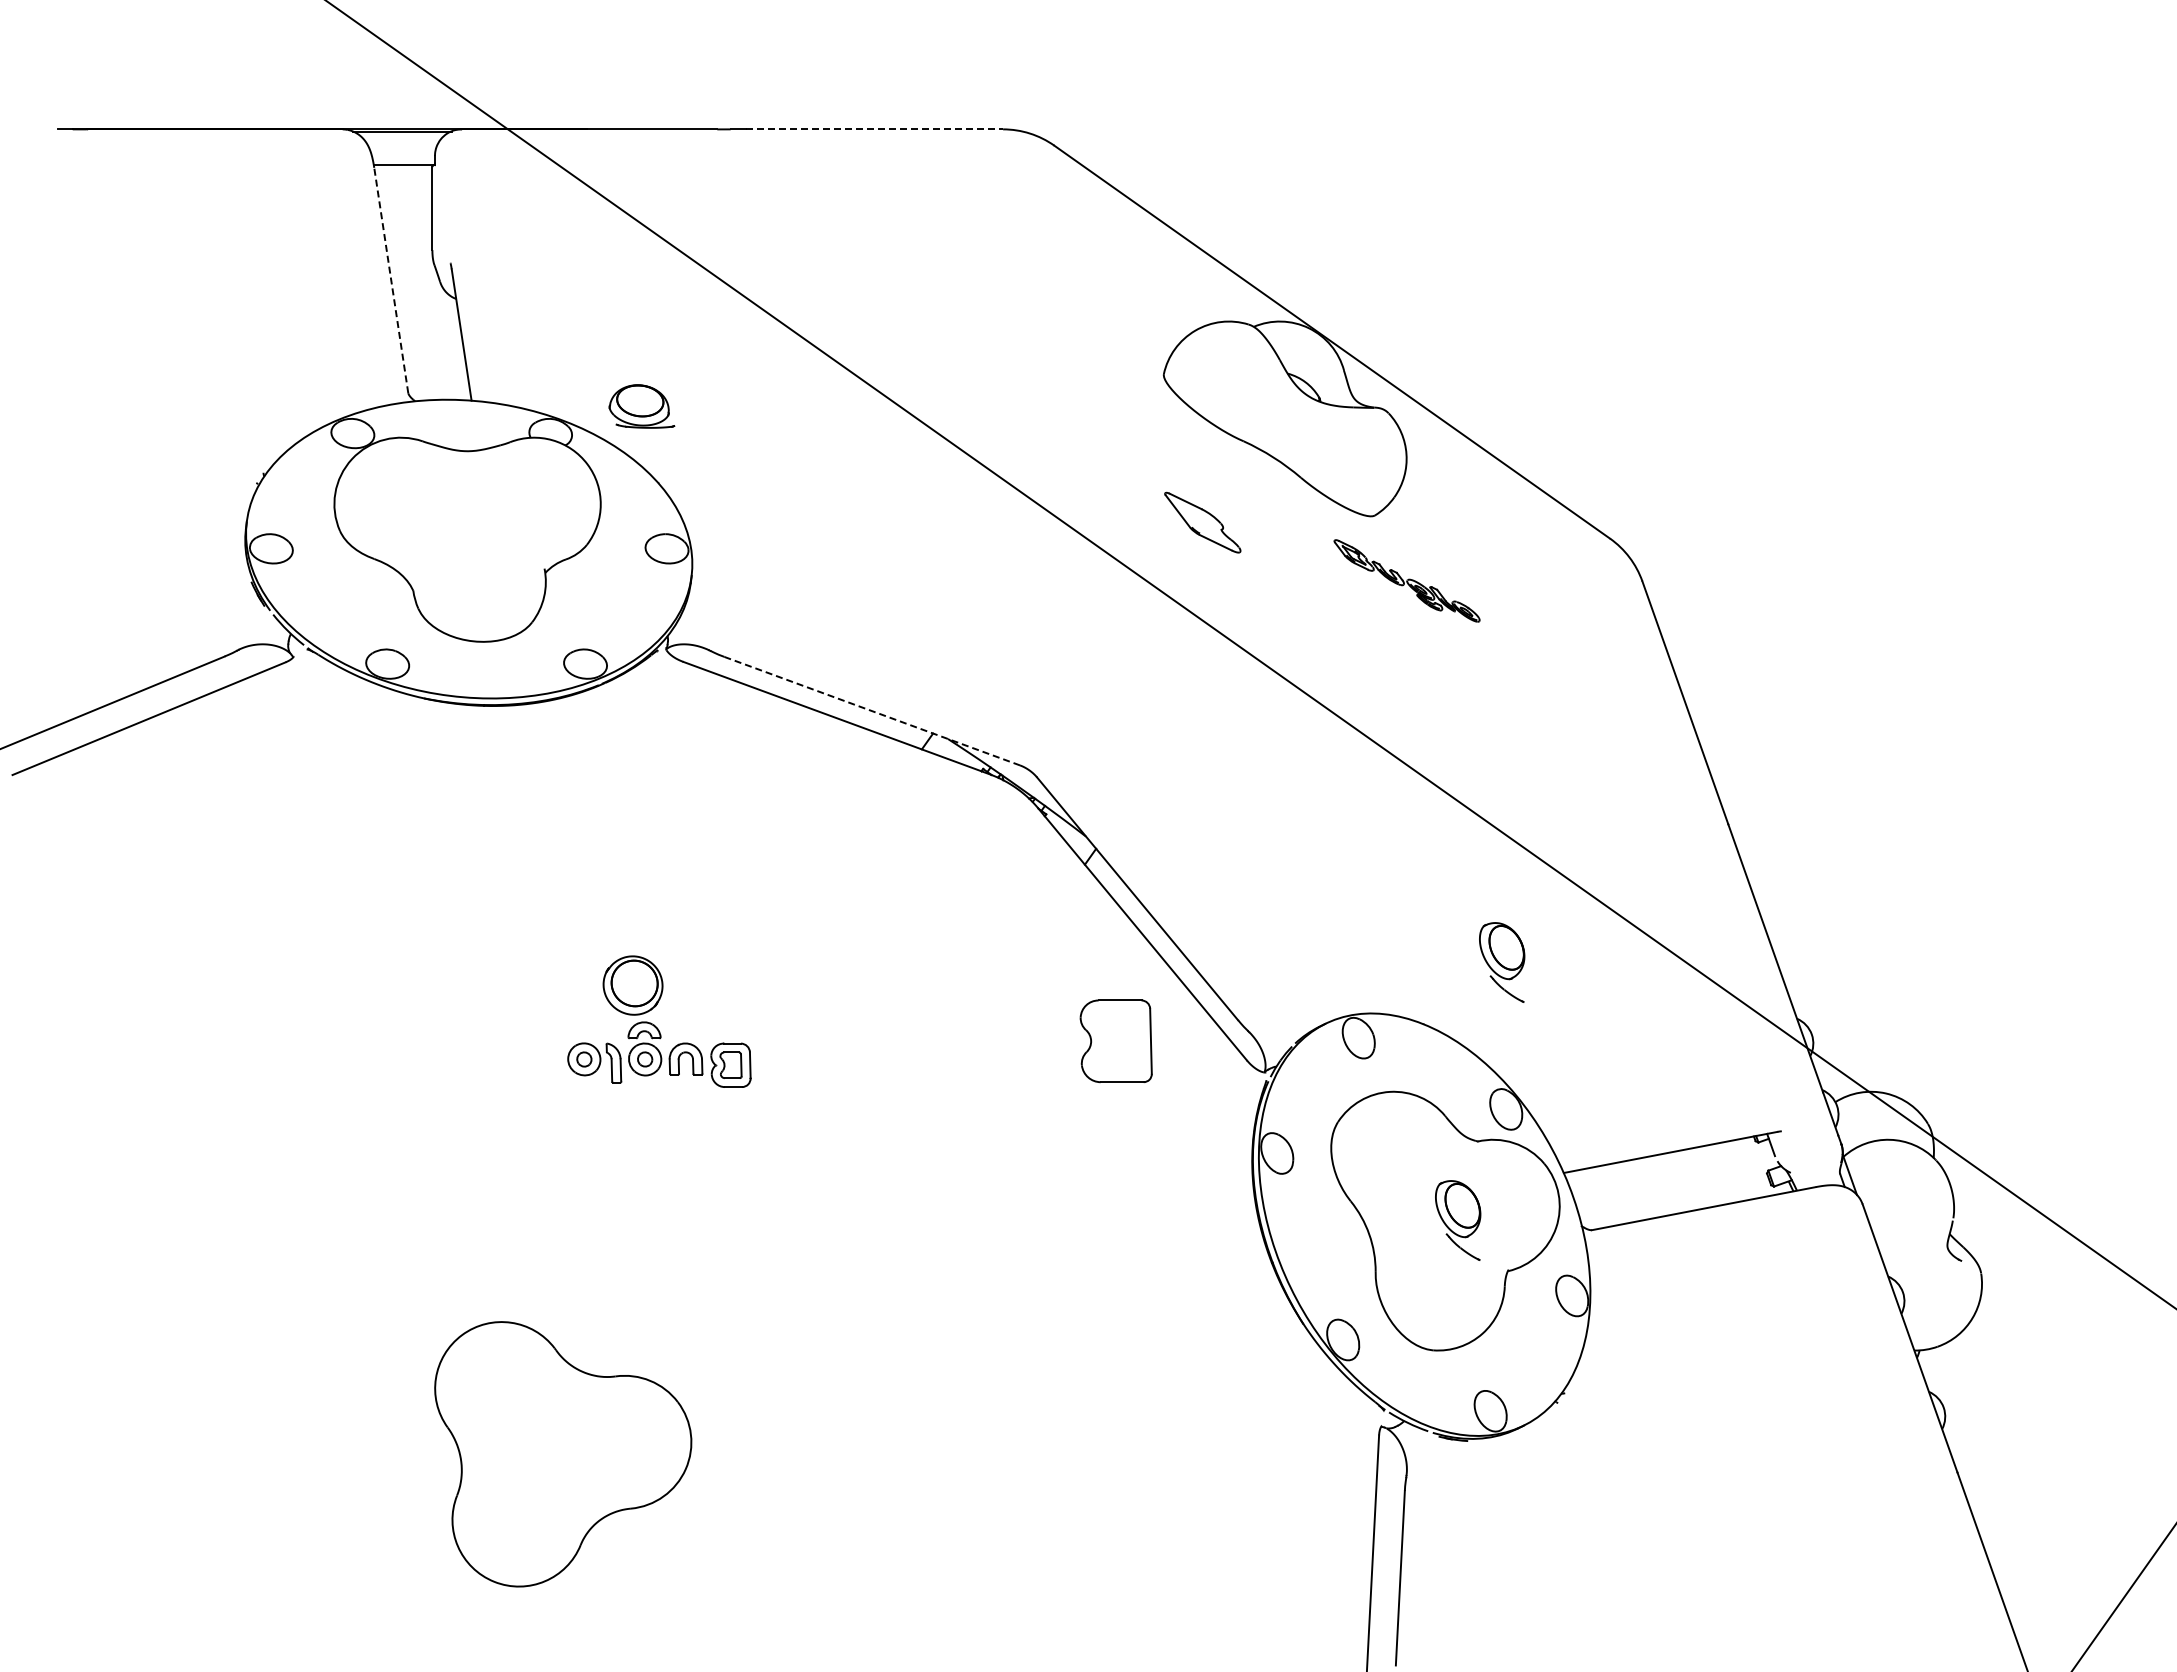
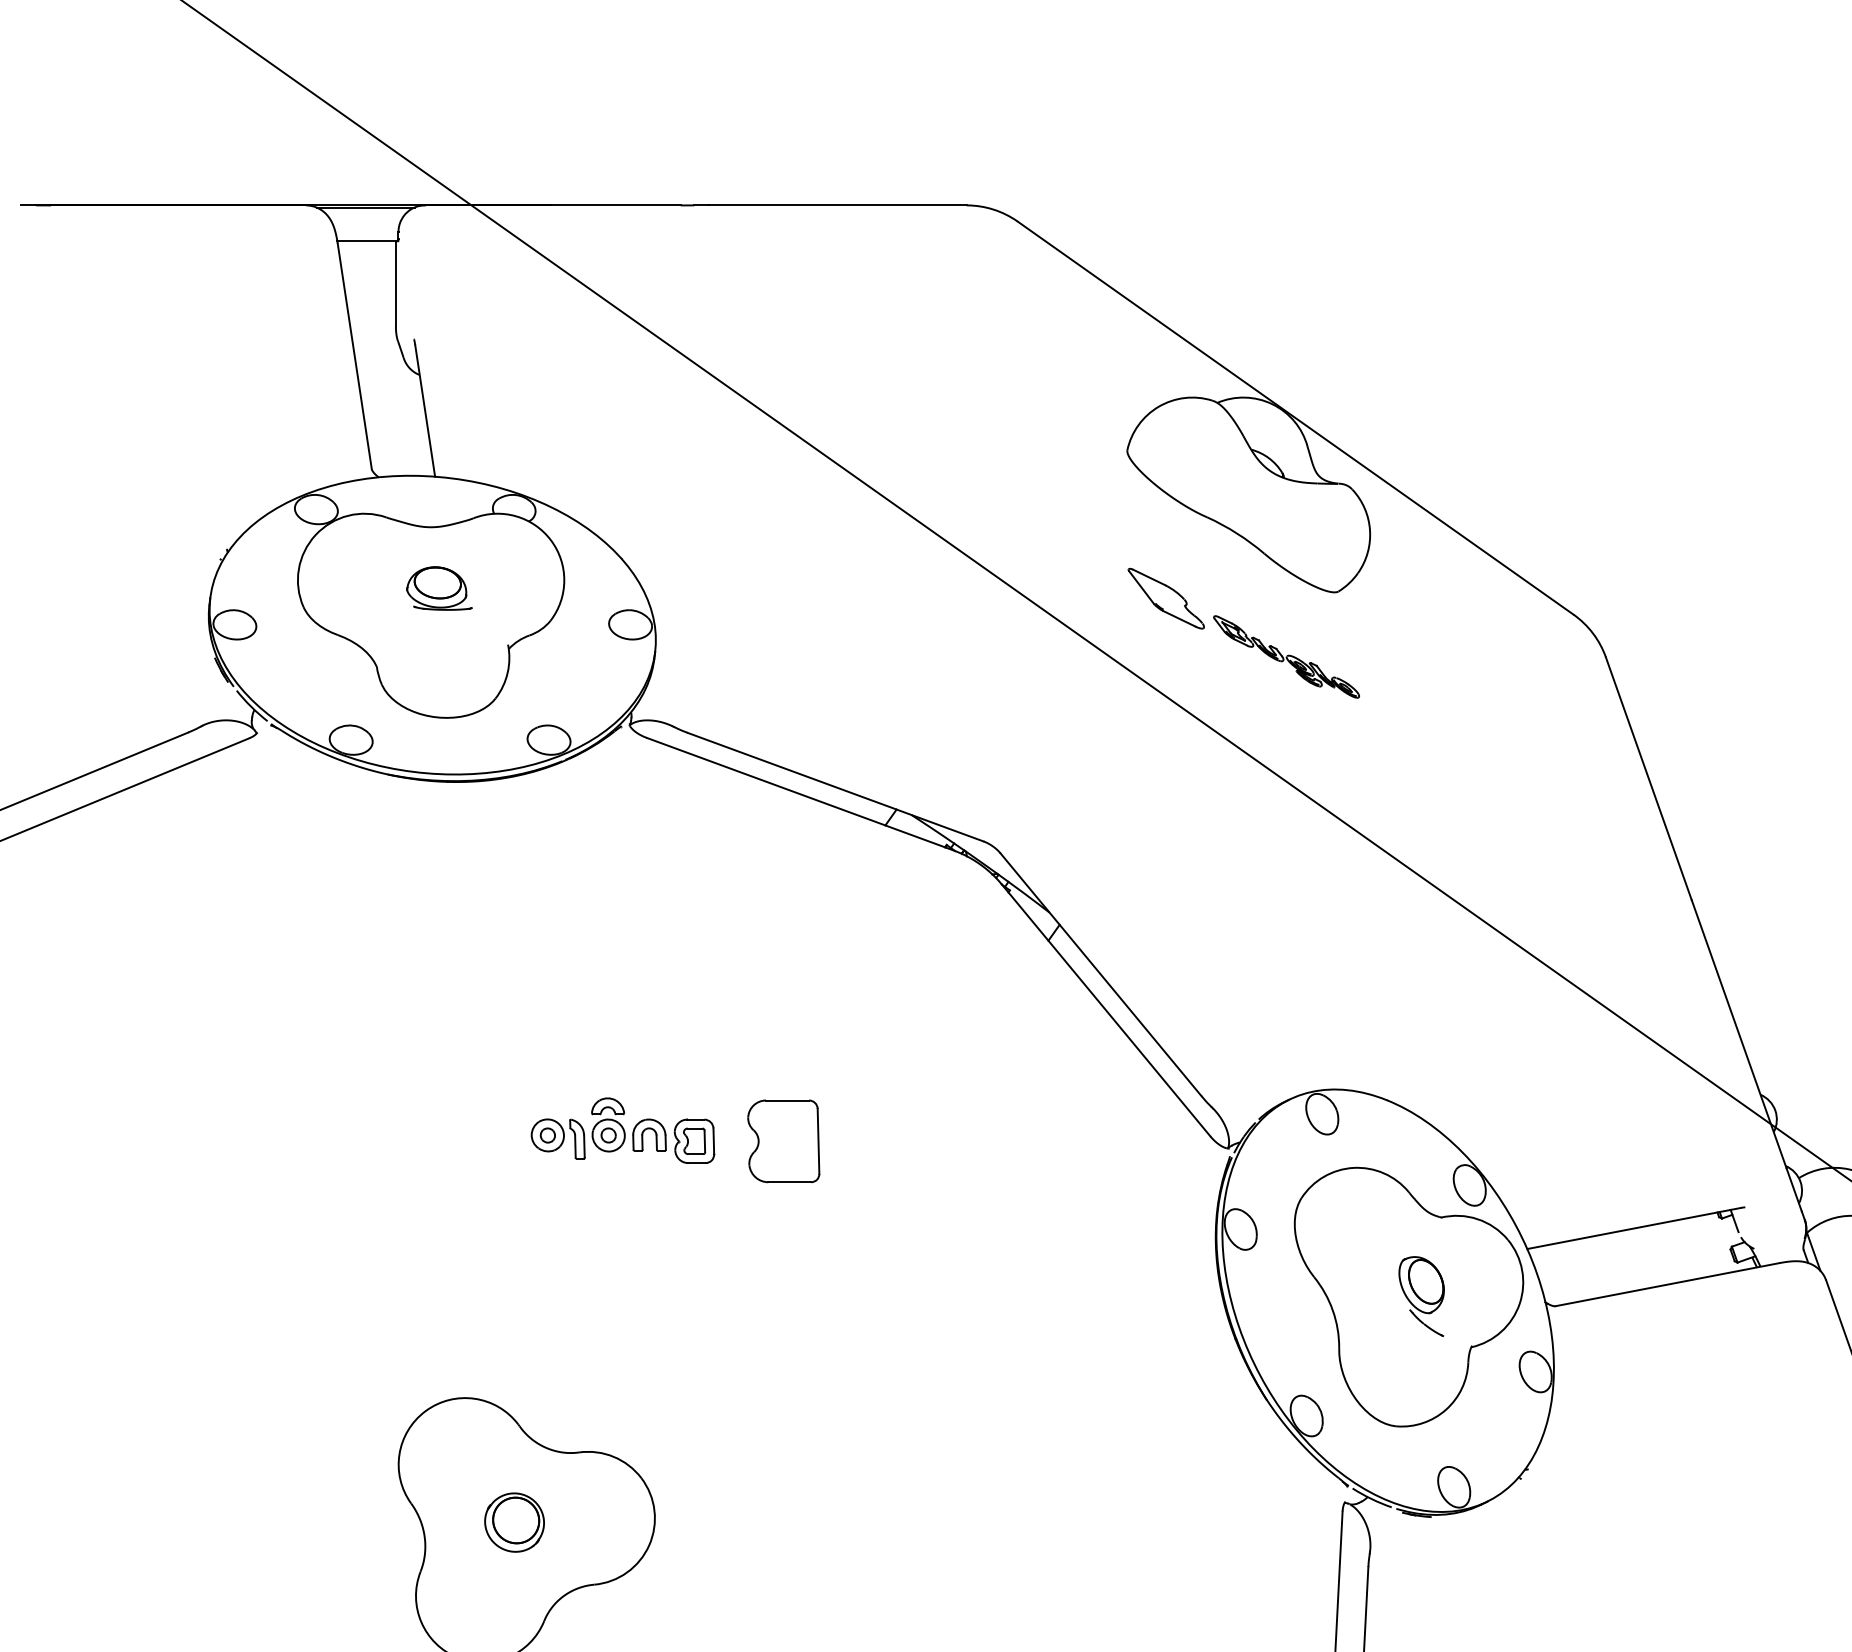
line: (874, 129) -> (838, 205), dashed -> solid
line: (391, 280) -> (355, 356), dashed -> solid
part: (641, 406) -> (439, 588), moved
part: (1406, 580) -> (1286, 656), moved
line: (872, 711) -> (836, 787), dashed -> solid
part: (1502, 962) -> (1466, 1038), removed
part: (632, 985) -> (514, 1522), moved
part: (1115, 1041) -> (783, 1141), moved

